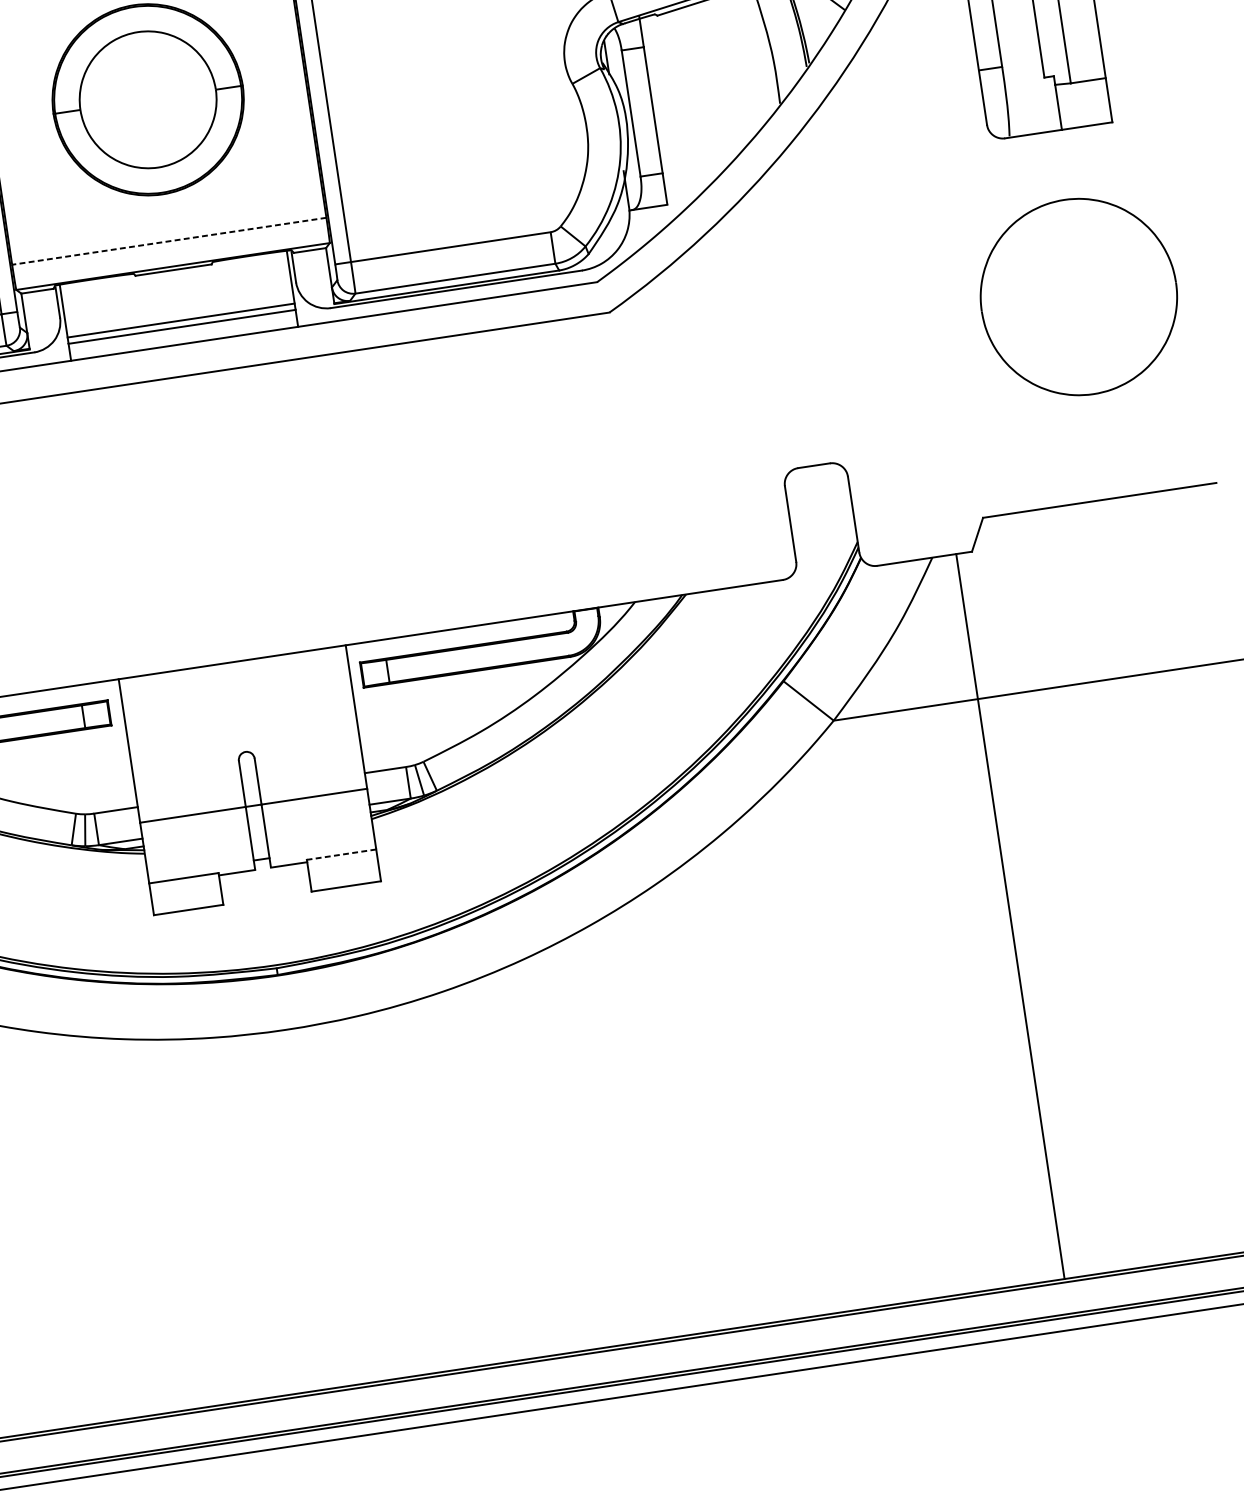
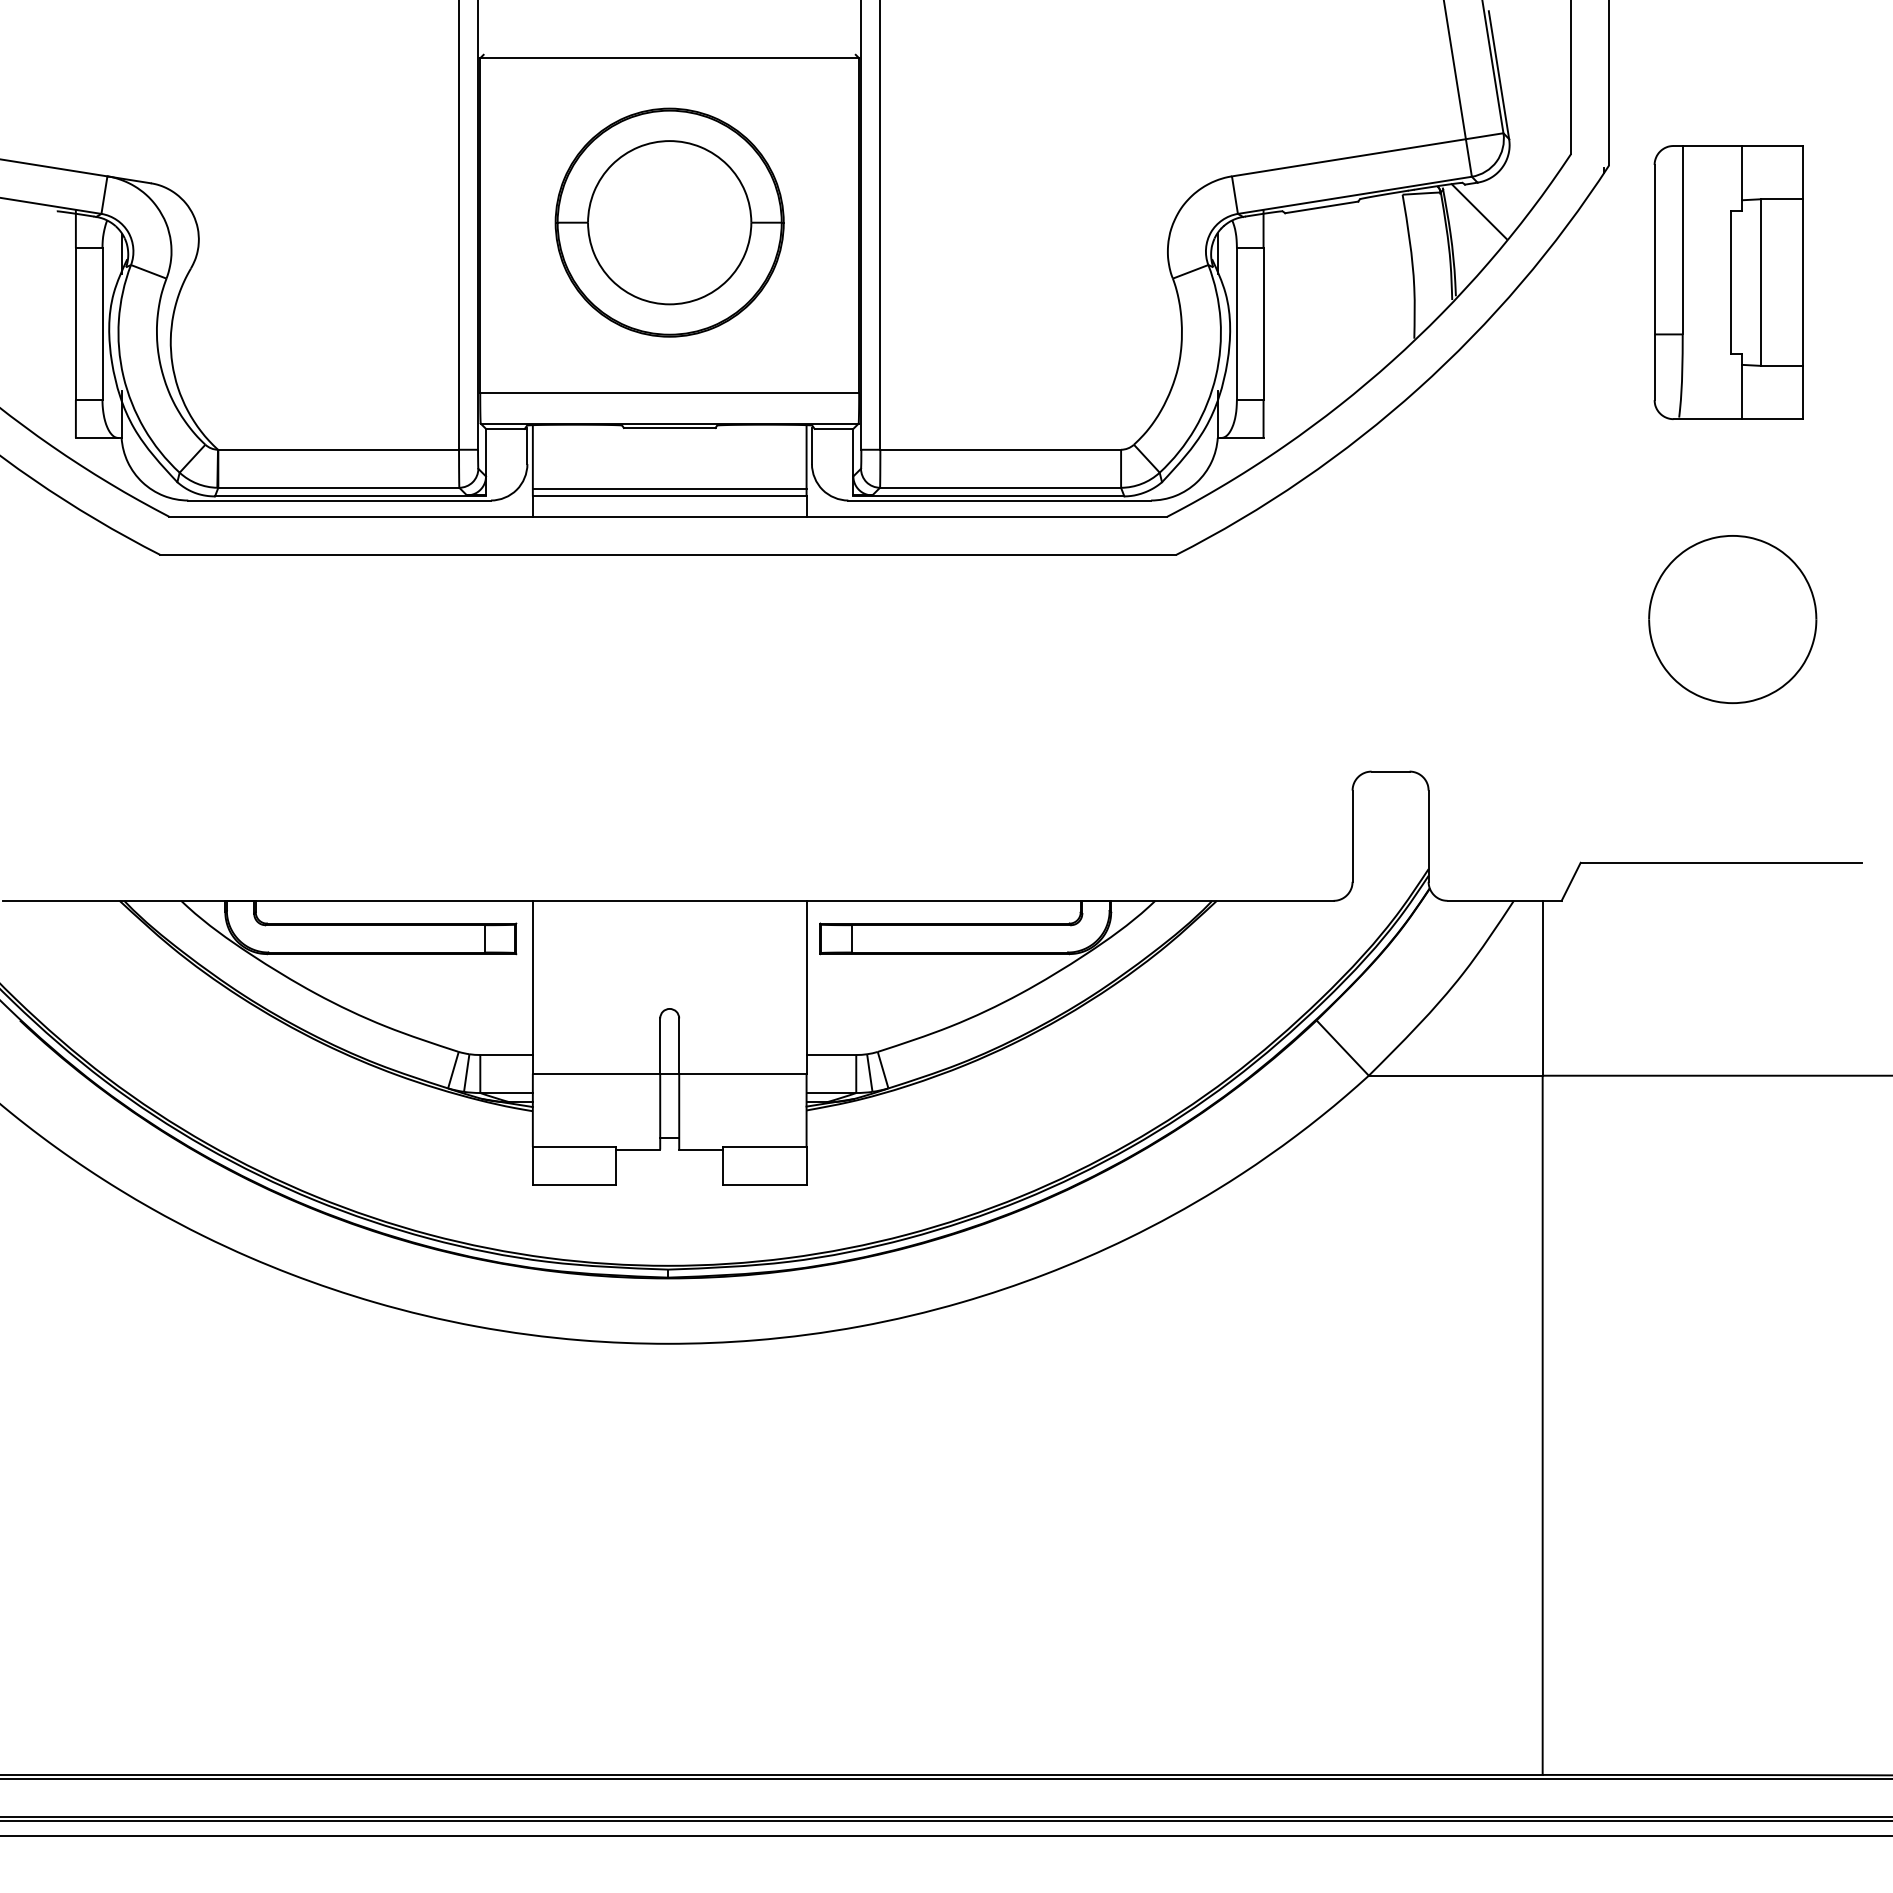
line: (169, 241) -> (669, 393), dashed -> solid
part: (1078, 297) -> (1732, 619), size x0.71
line: (341, 855) -> (764, 1147), dashed -> solid

